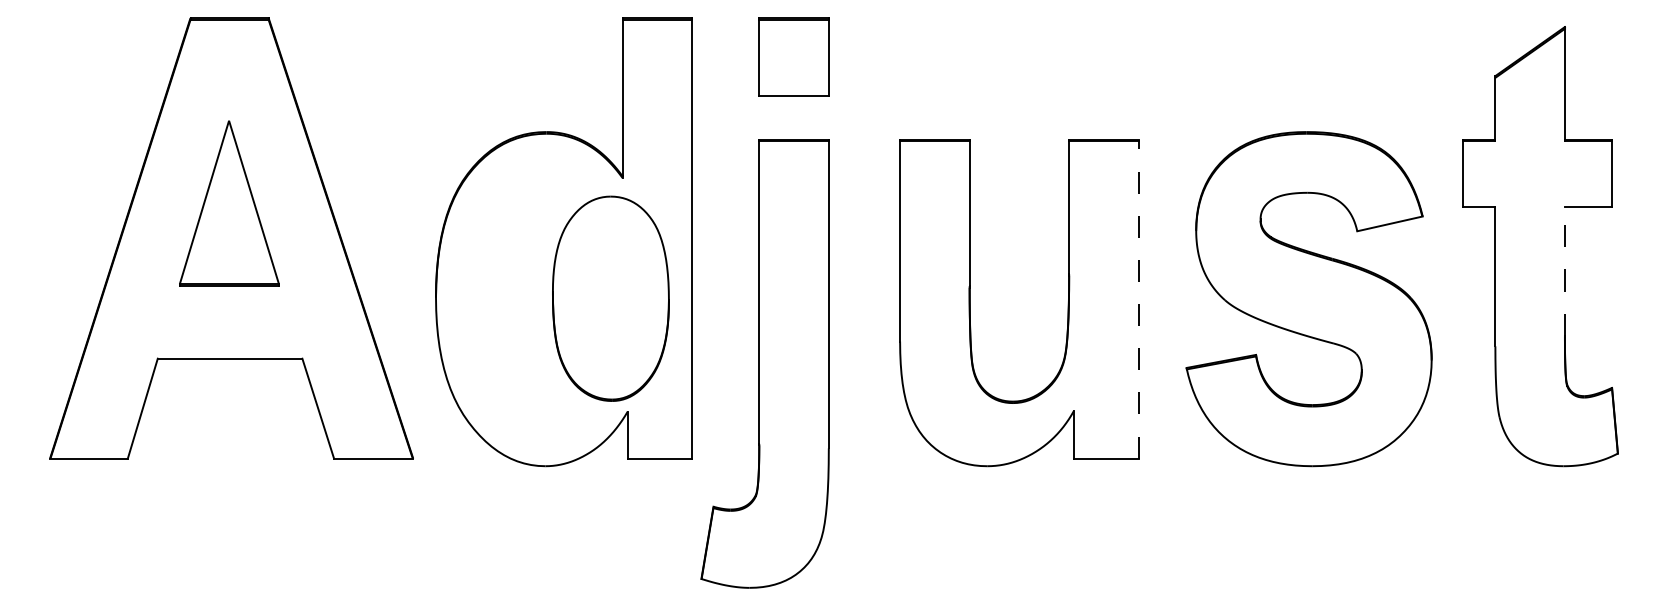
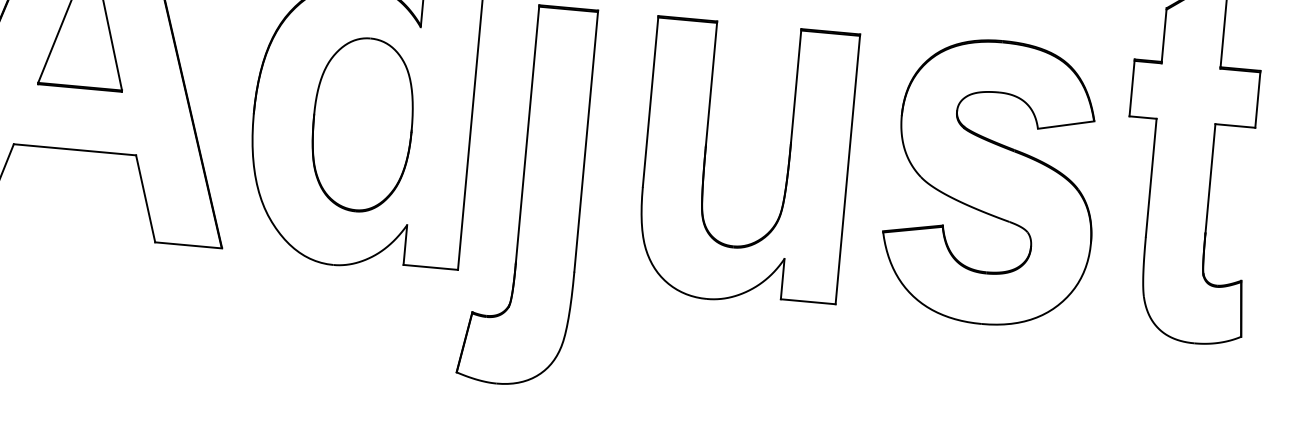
line: (1564, 270) -> (1210, 177), dashed -> solid
part: (610, 298) -> (362, 124), moved
line: (1138, 299) -> (847, 169), dashed -> solid

